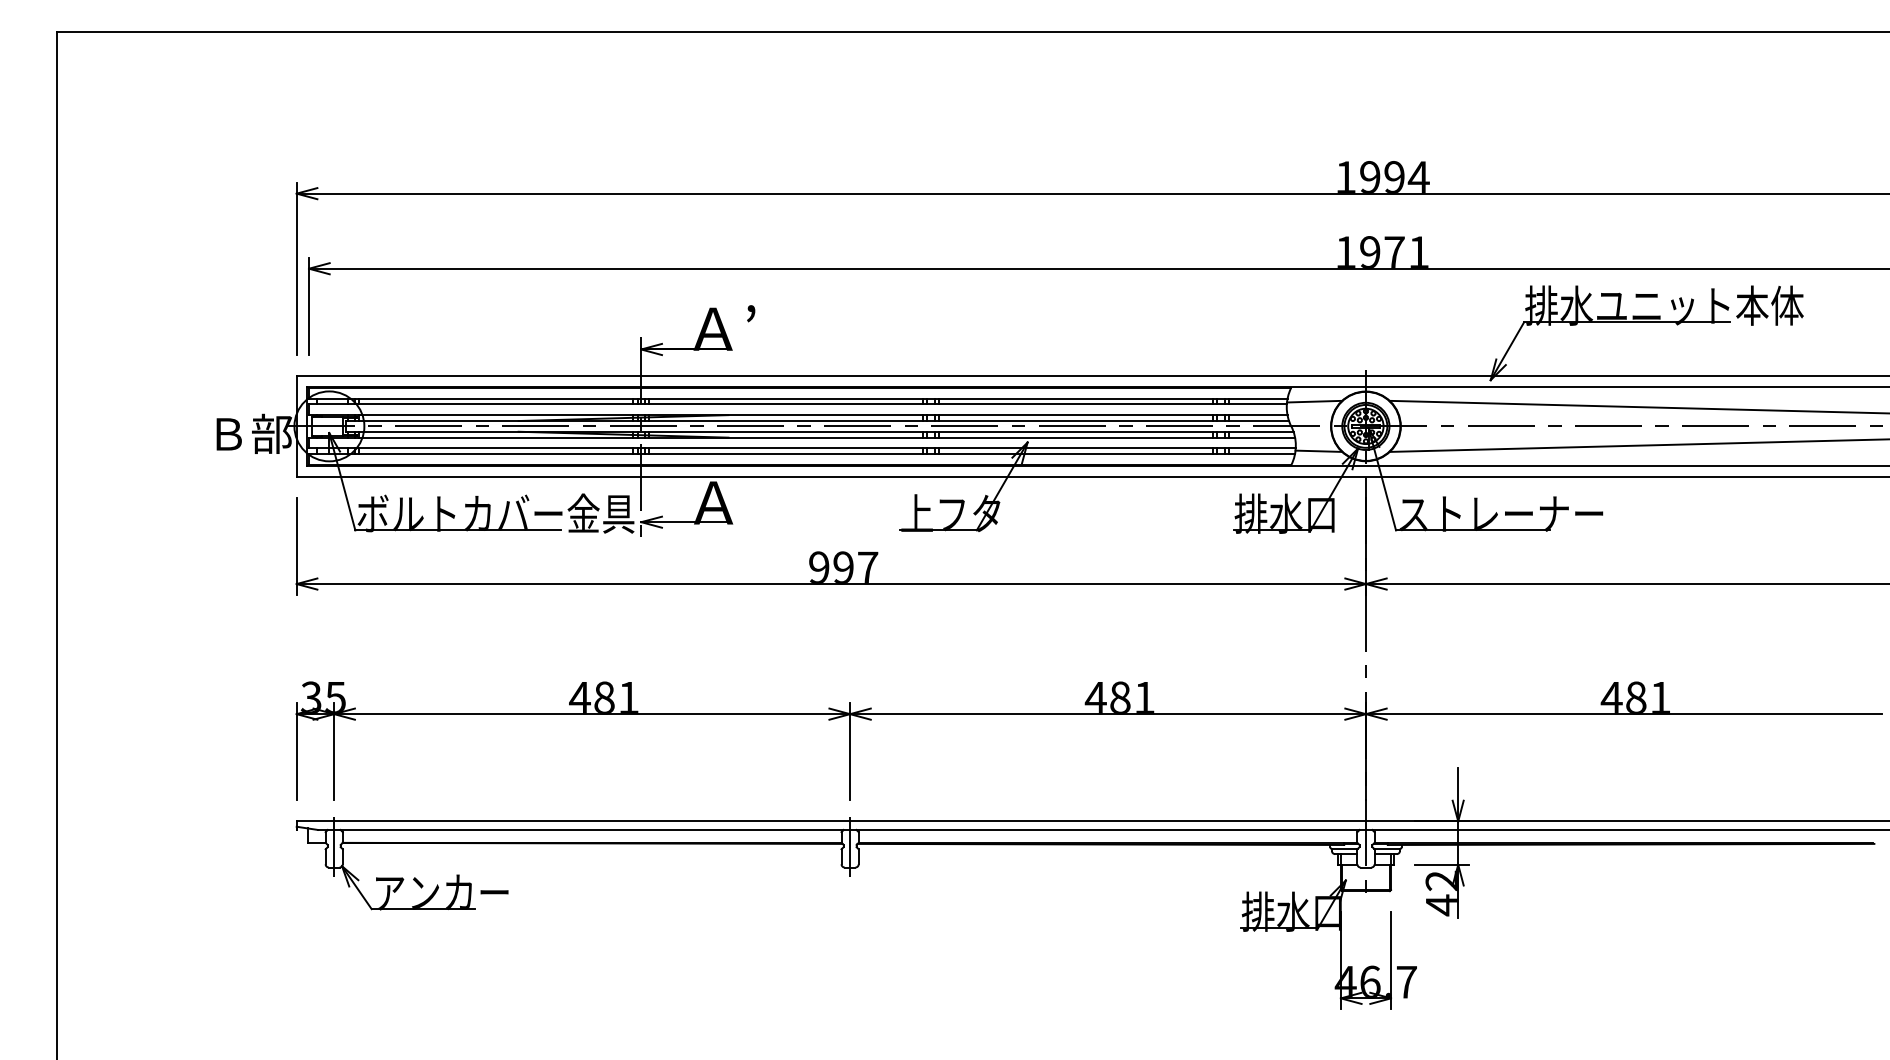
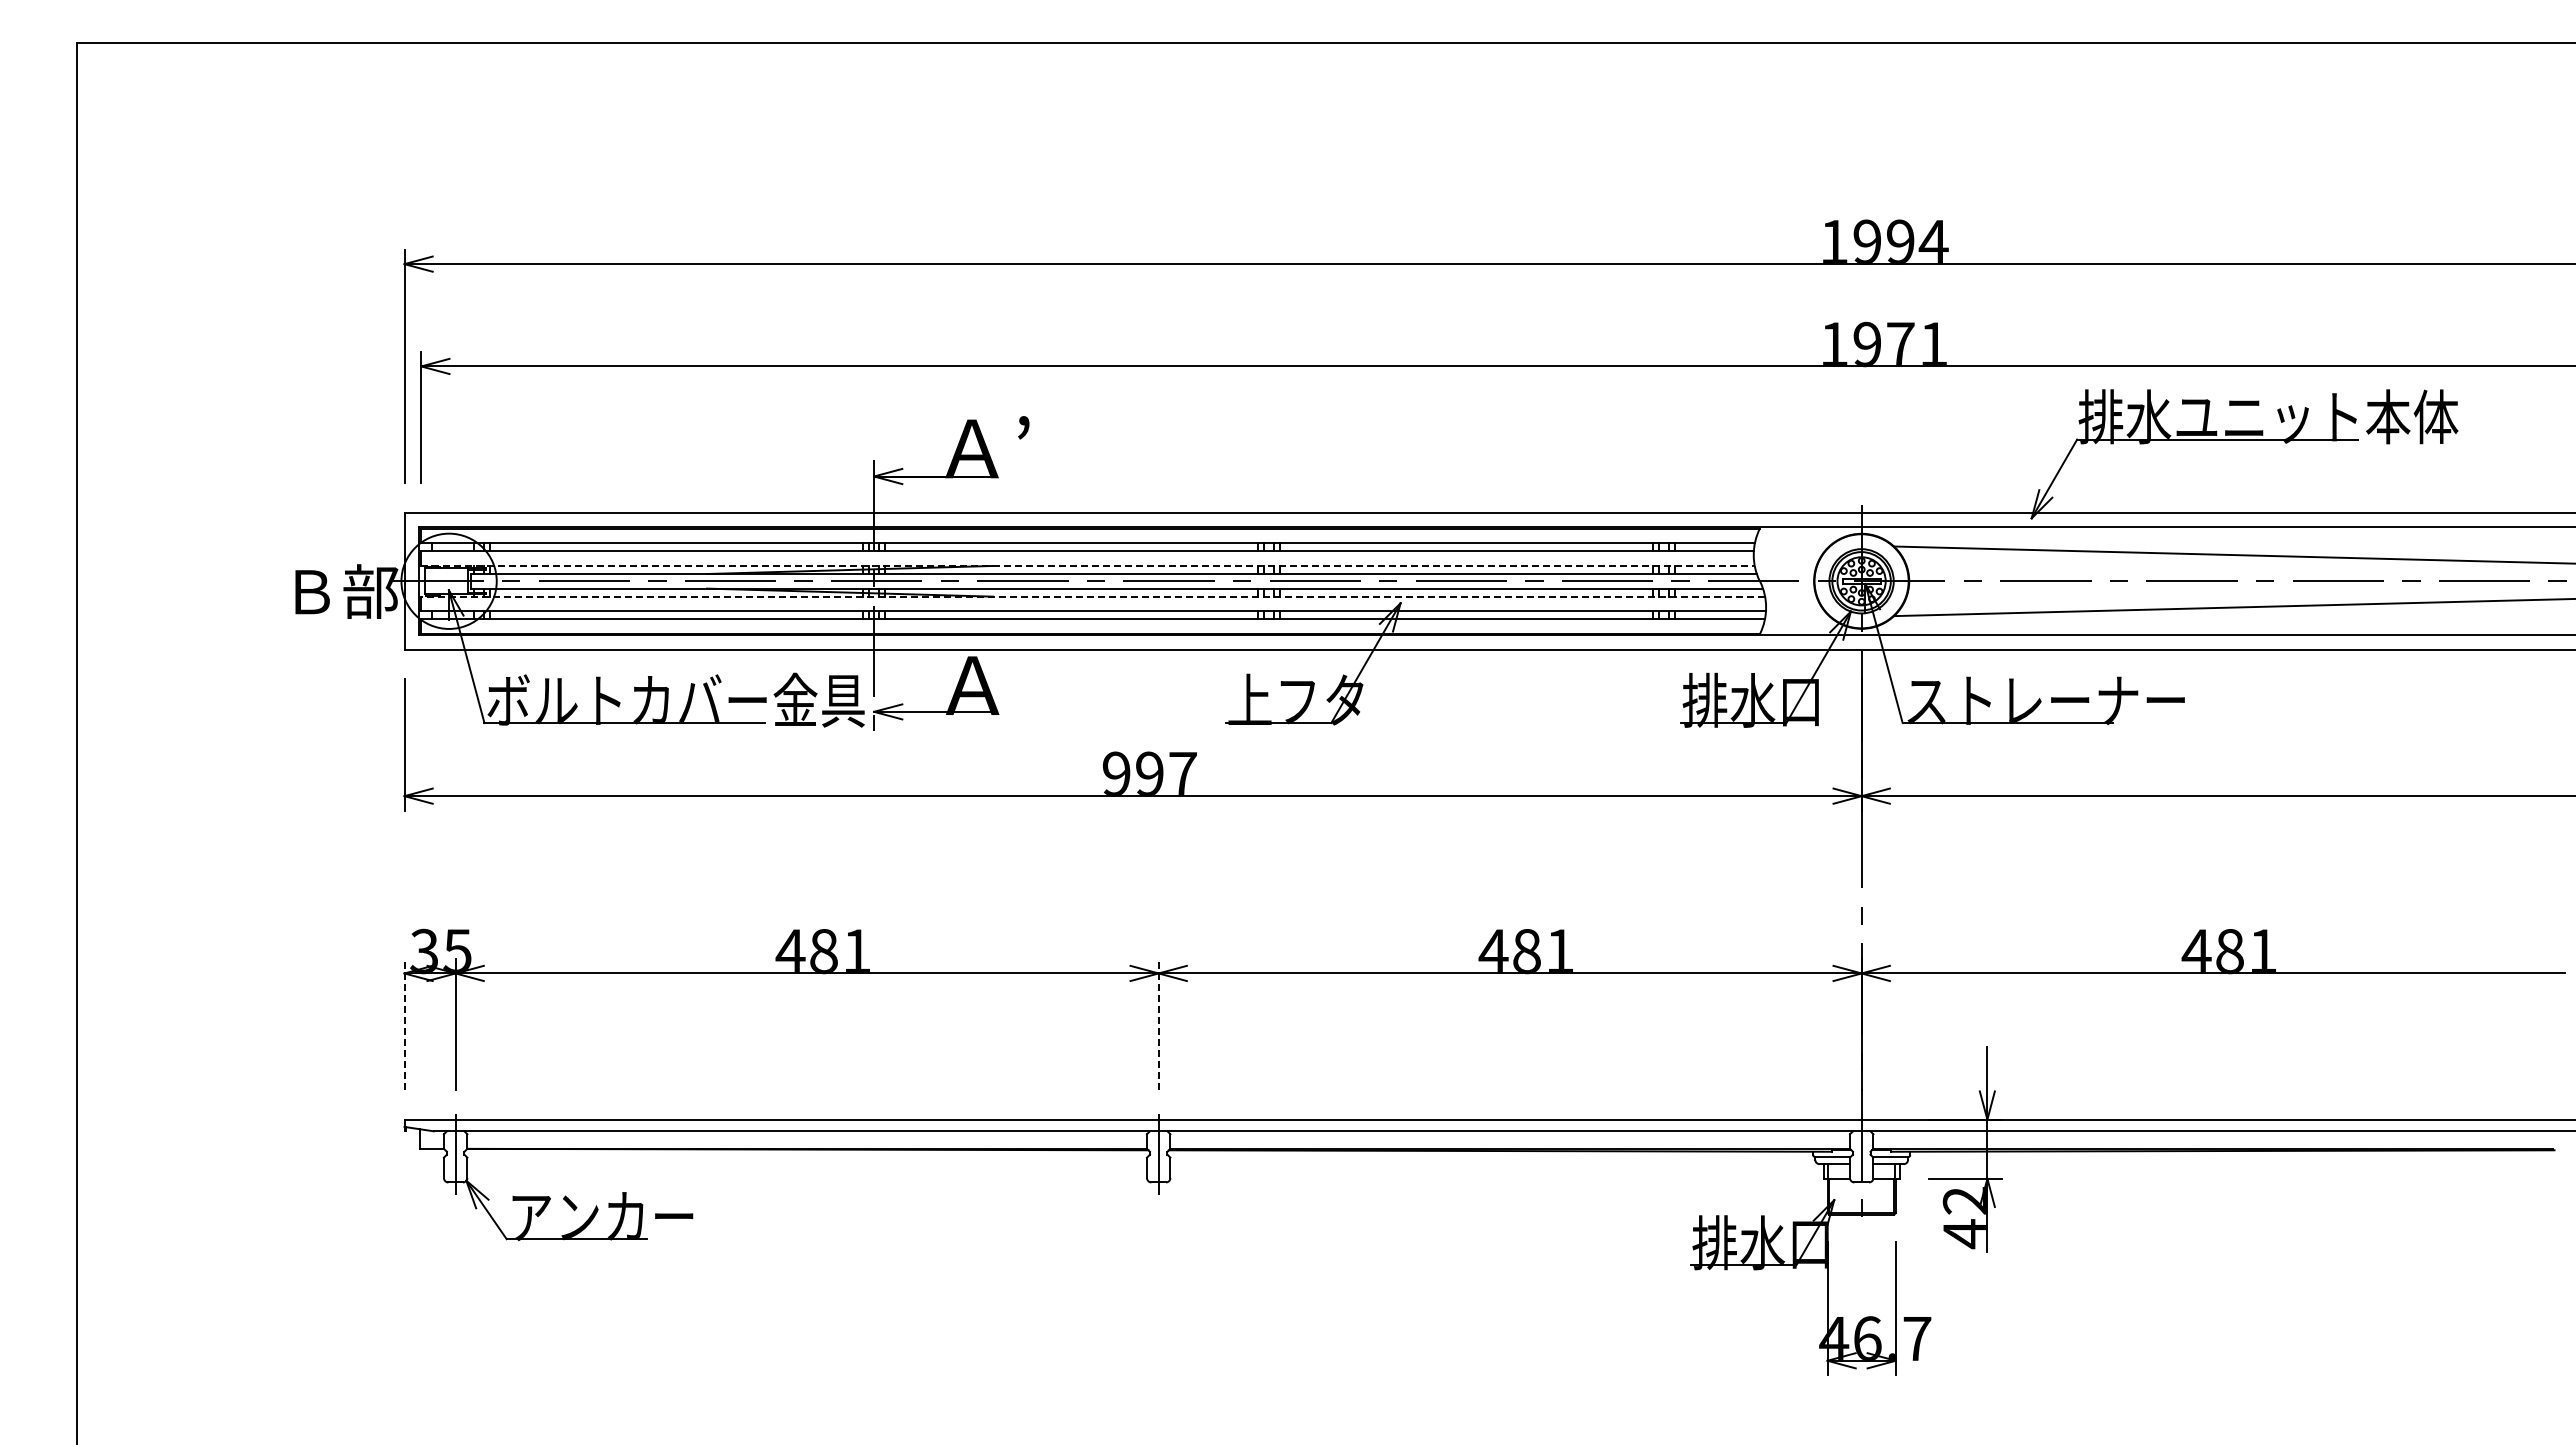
line: (1314, 401) -> (1791, 547), removed
line: (798, 414) -> (1088, 565), solid -> dashed
line: (802, 437) -> (1093, 596), solid -> dashed
line: (1318, 451) -> (1797, 615), removed
line: (296, 751) -> (404, 1024), solid -> dashed
line: (849, 751) -> (1158, 1024), solid -> dashed

